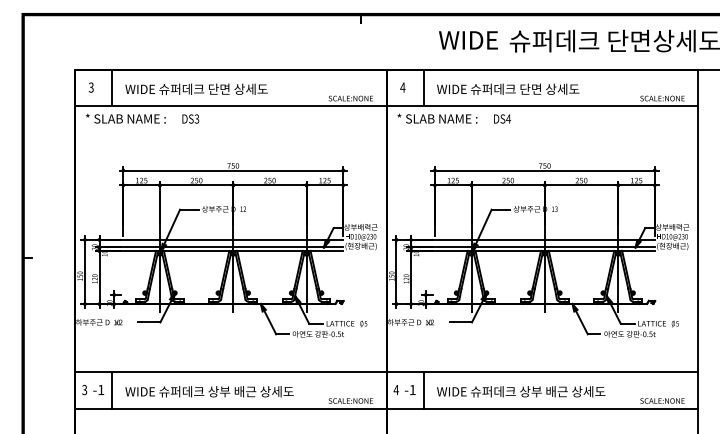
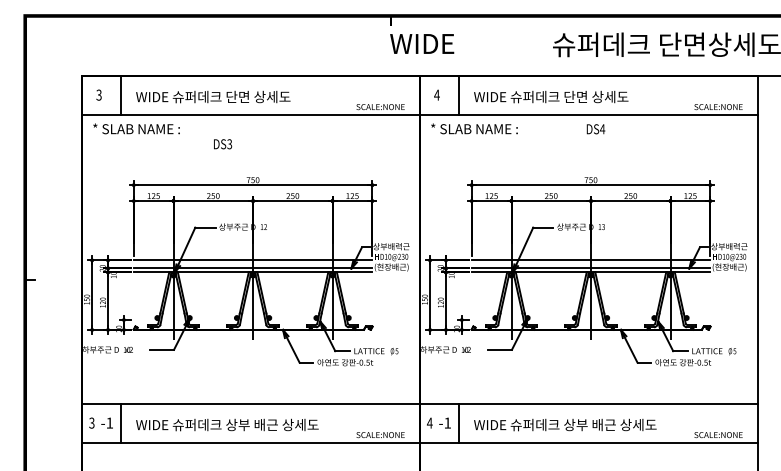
text: (468, 39) -> (422, 43), moved
text: (191, 119) -> (223, 144), moved
text: (502, 119) -> (595, 129), moved

